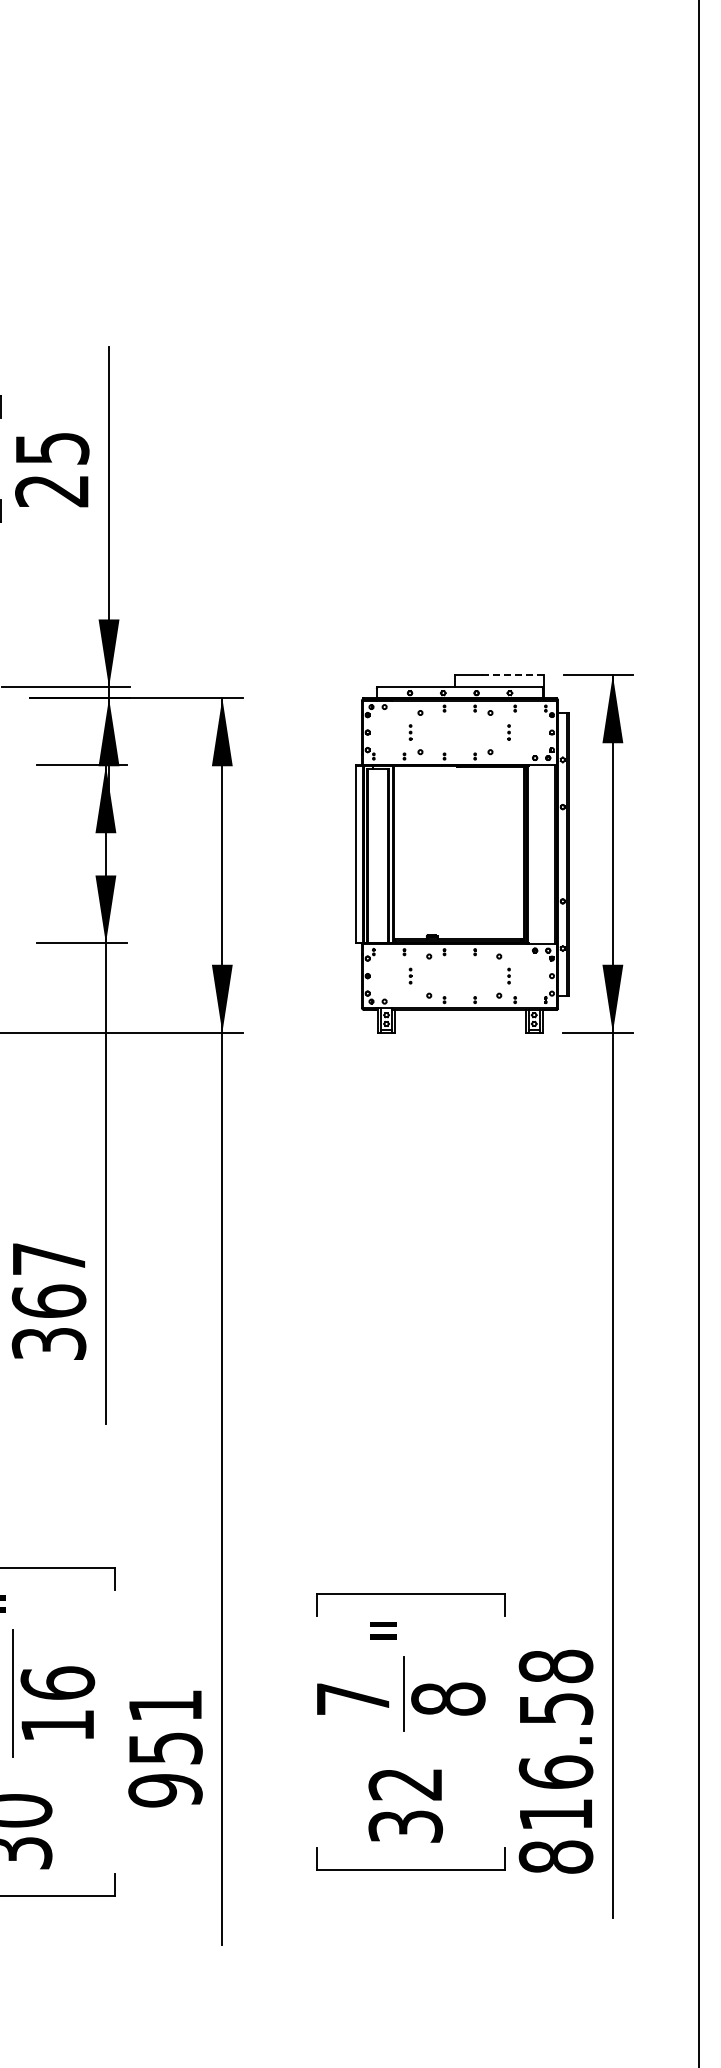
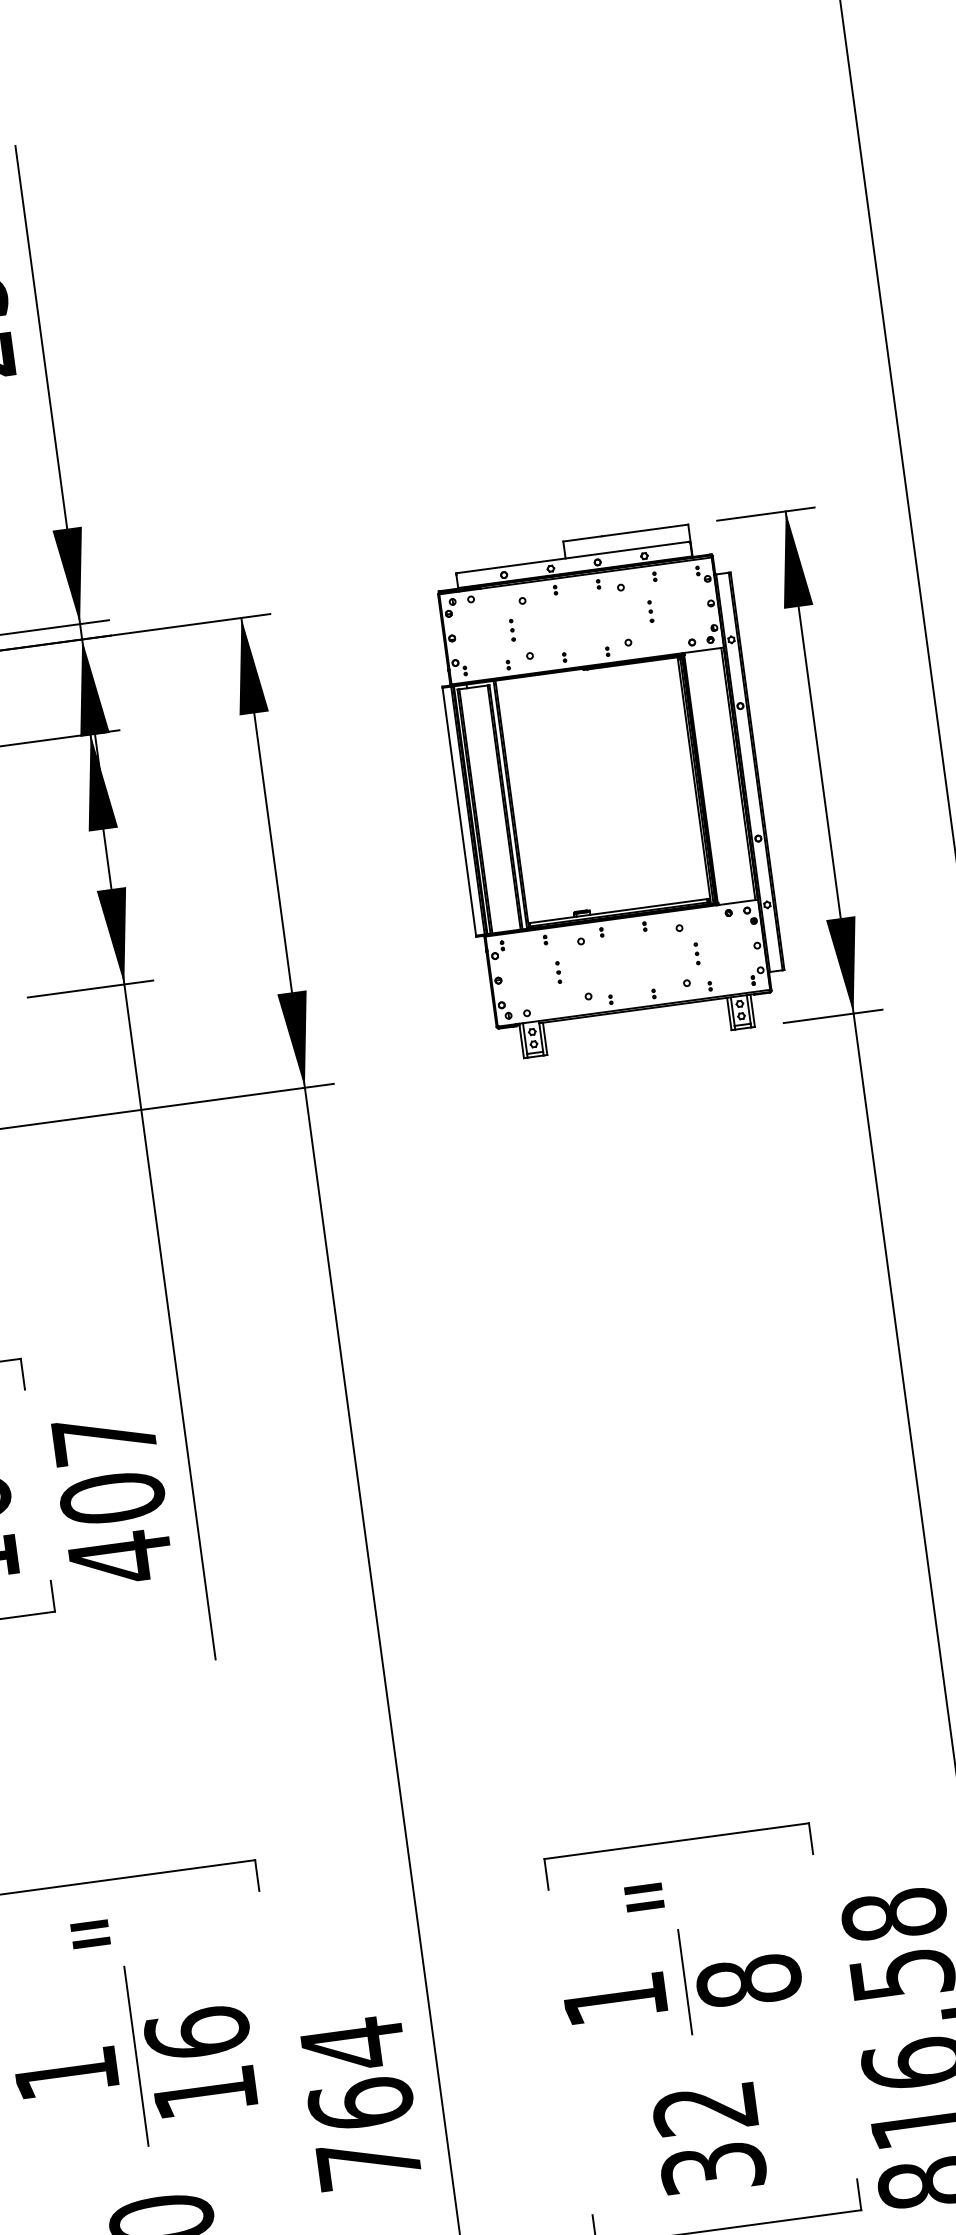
line: (512, 675) -> (644, 530), dashed -> solid
text: (48, 1322) -> (115, 1528), 367 -> 407
text: (353, 1698) -> (615, 1998), 7 -> 1
text: (165, 1747) -> (360, 2102), 951 -> 764

